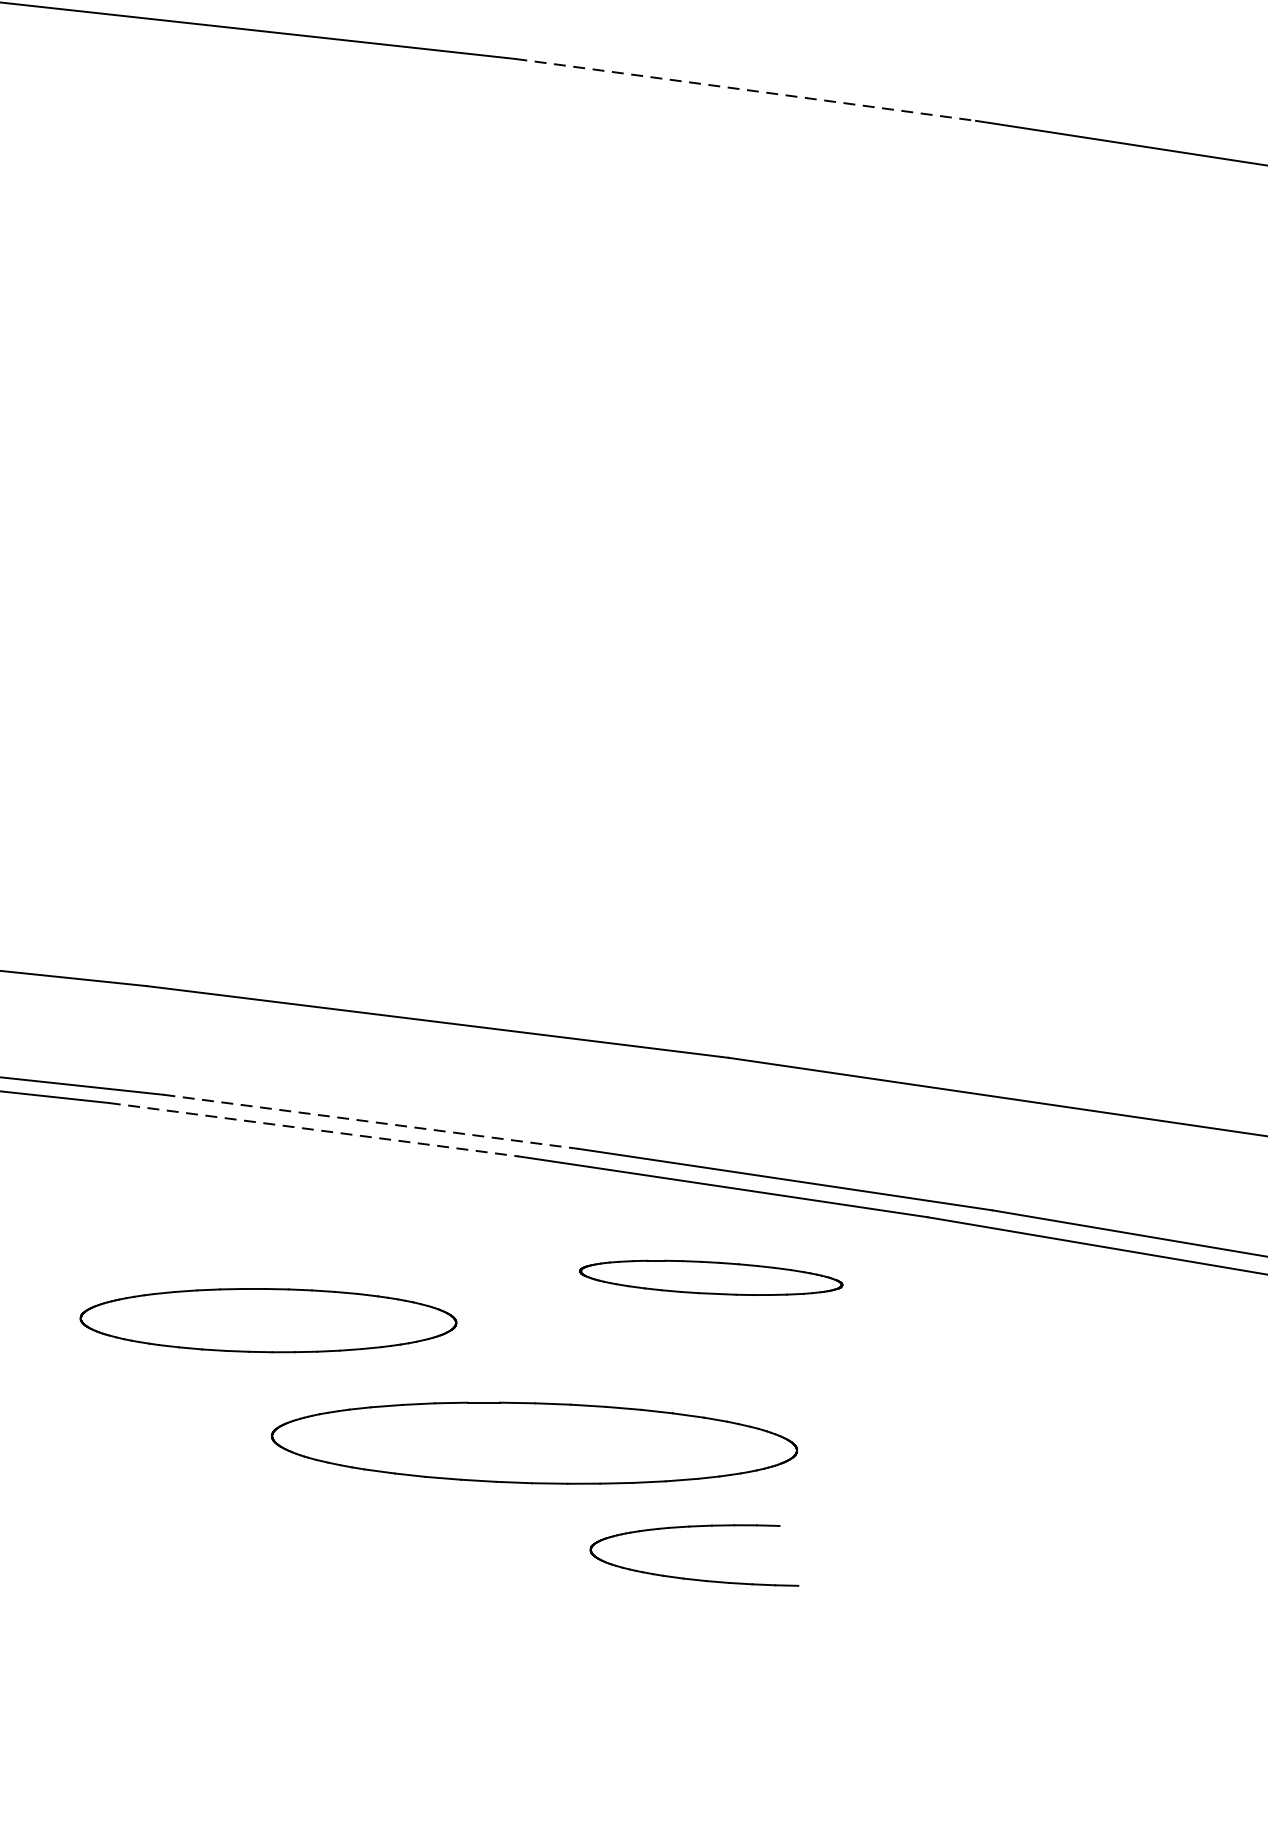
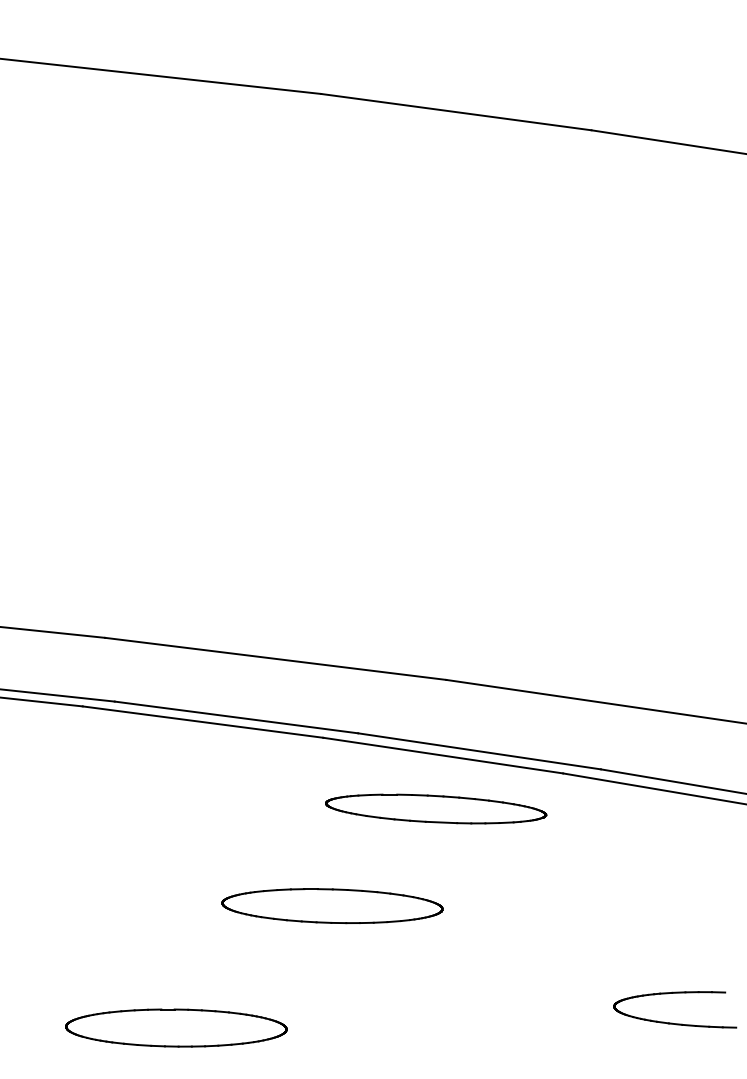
line: (745, 90) -> (456, 112), dashed -> solid
line: (370, 1121) -> (236, 717), dashed -> solid
line: (314, 1130) -> (203, 722), dashed -> solid
part: (711, 1277) -> (436, 808), size x1.43
part: (268, 1319) -> (176, 1027), moved
part: (534, 1444) -> (332, 906), size x0.71
part: (689, 1577) -> (672, 1022), moved

